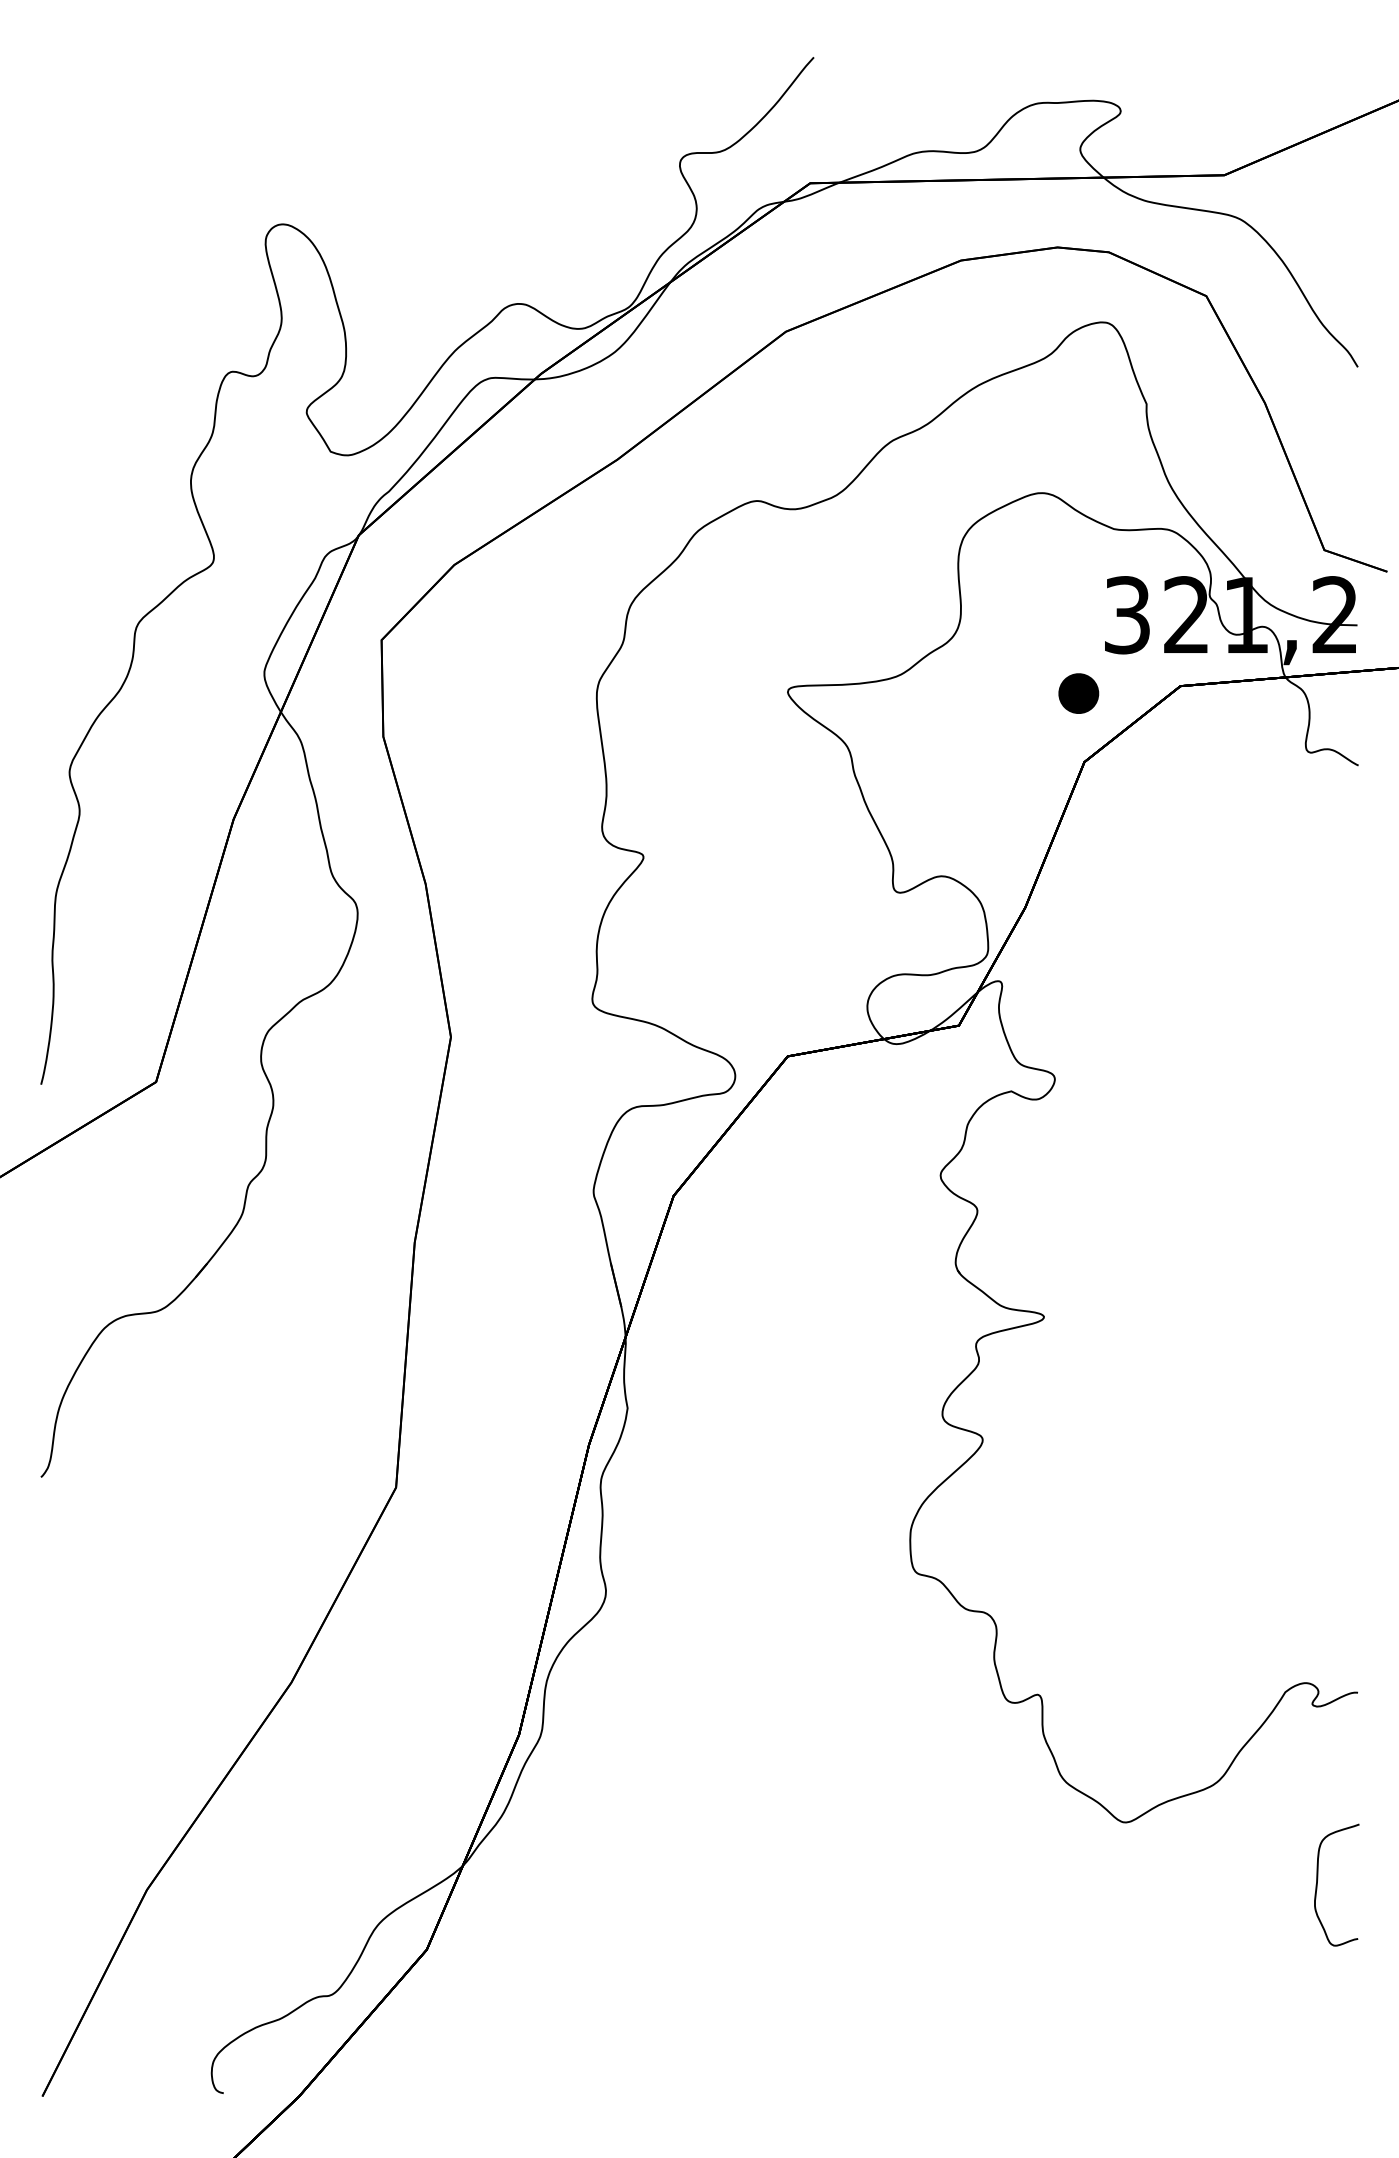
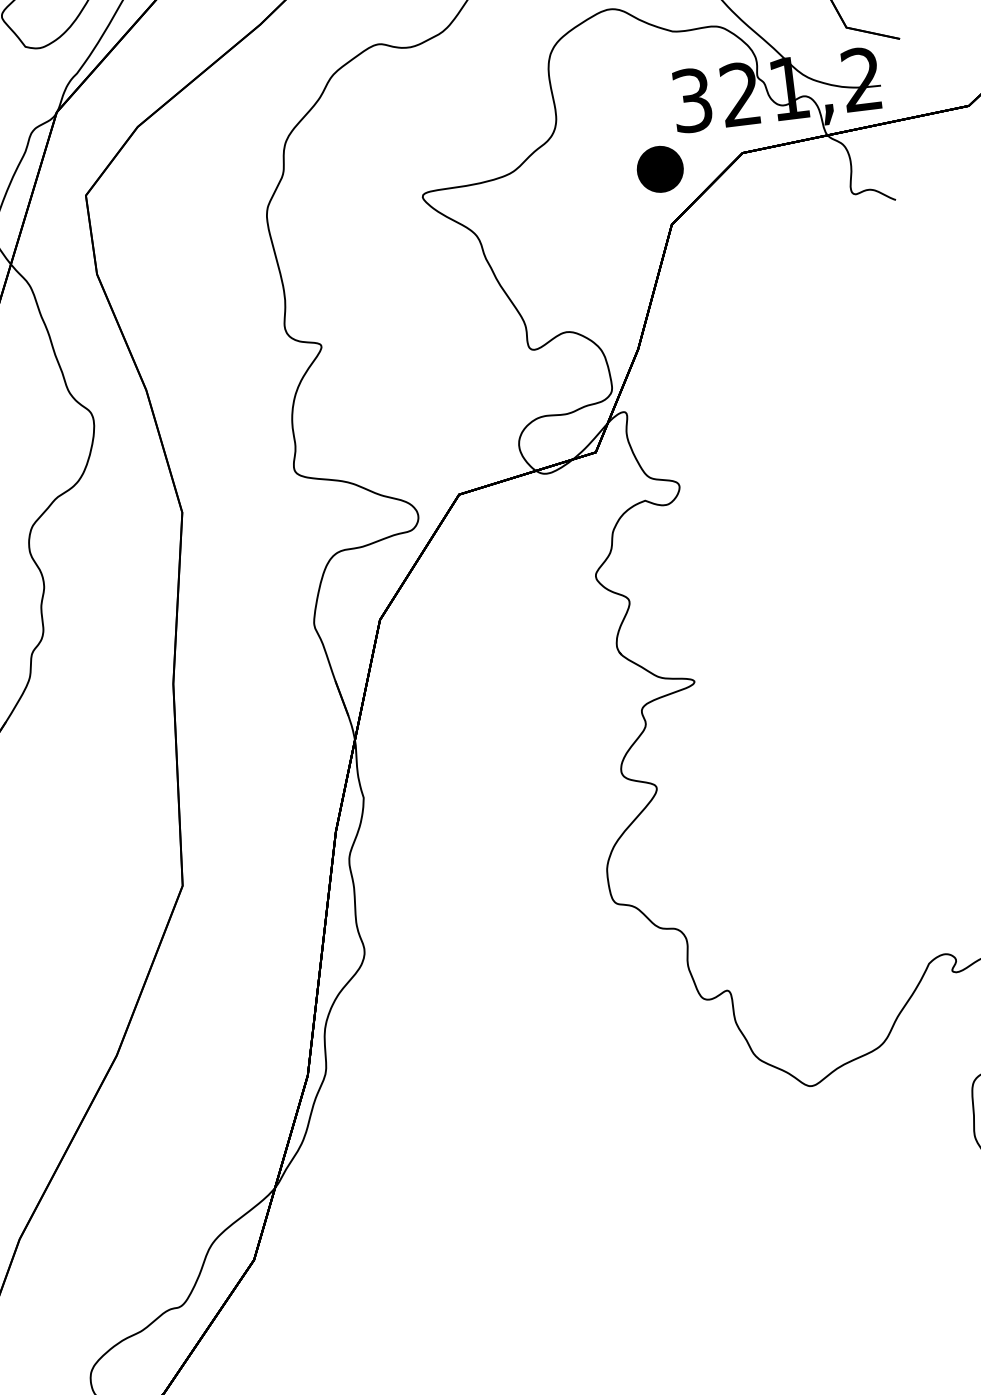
part: (1078, 693) -> (660, 169), size x1.4

